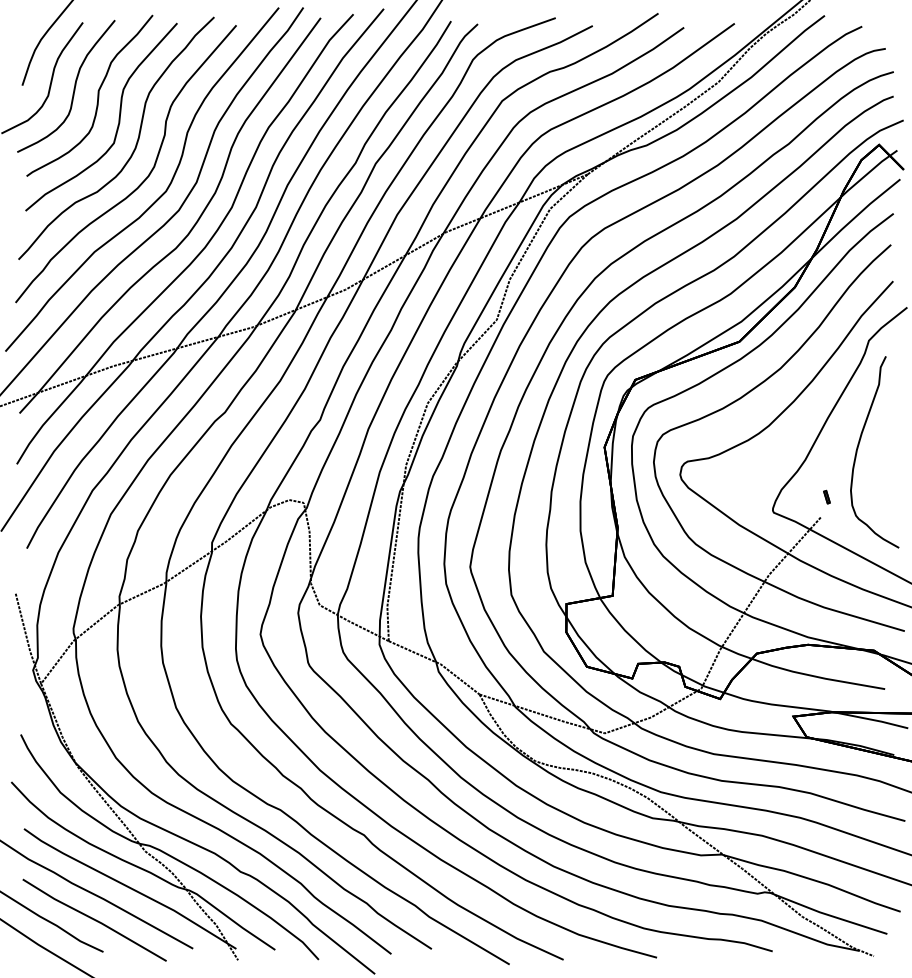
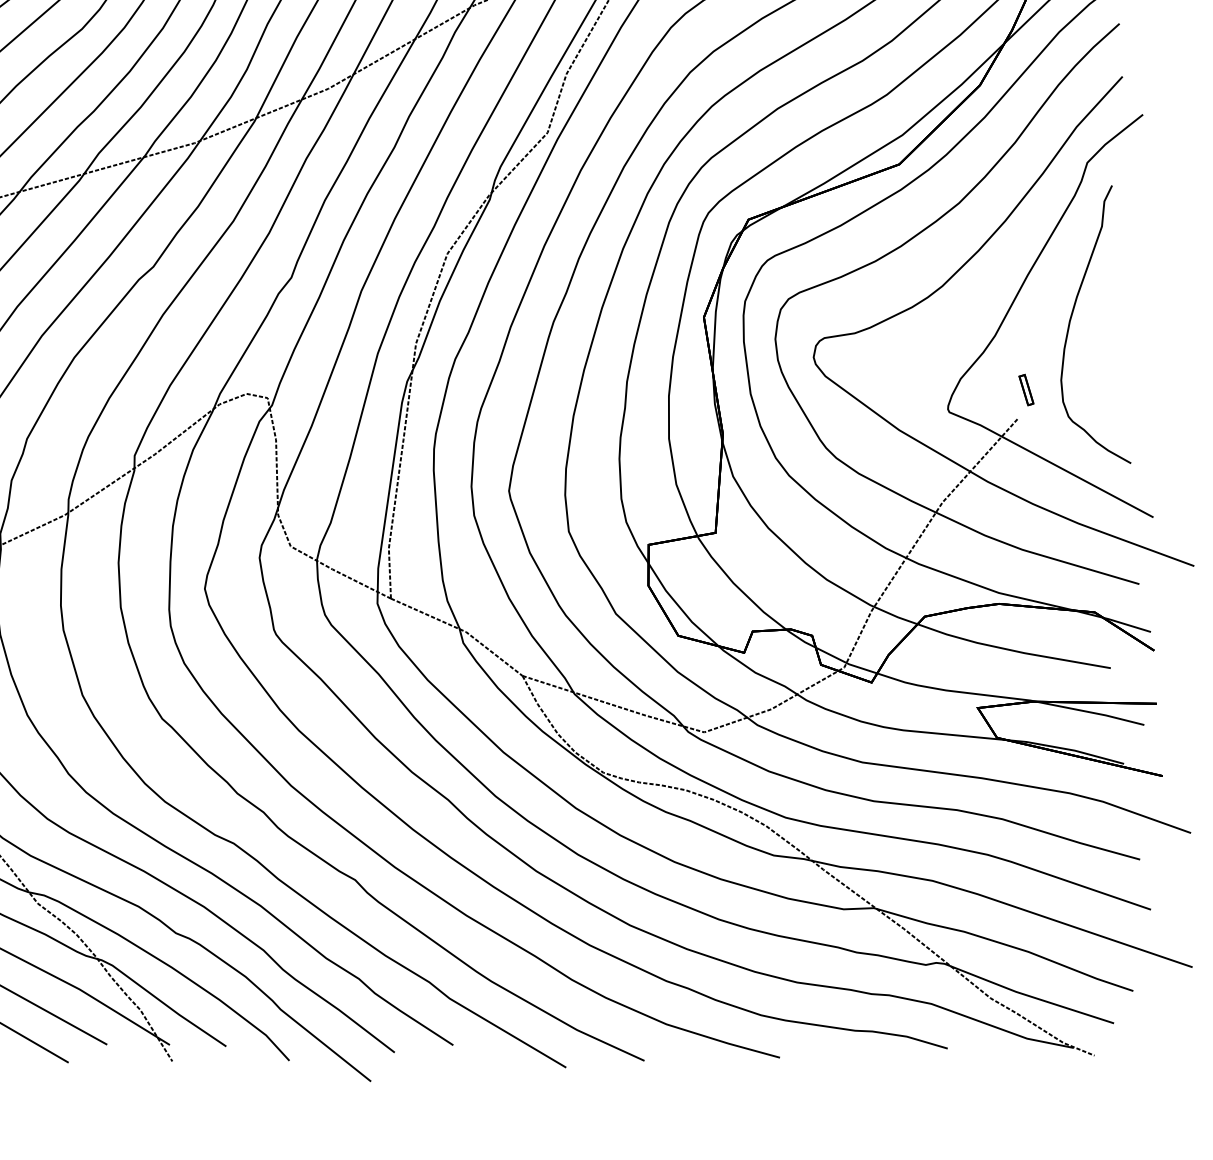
part: (826, 496) -> (1025, 388), size x1.67

